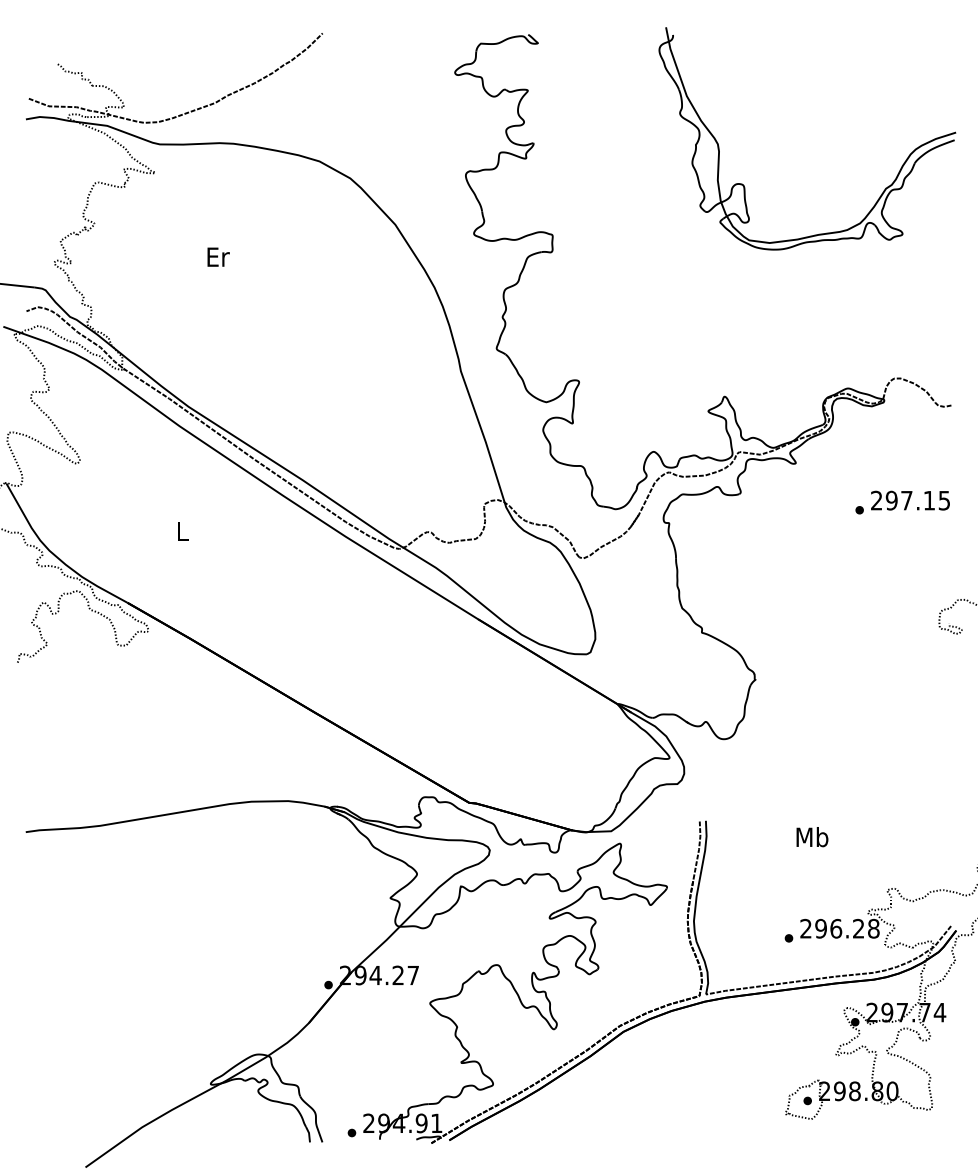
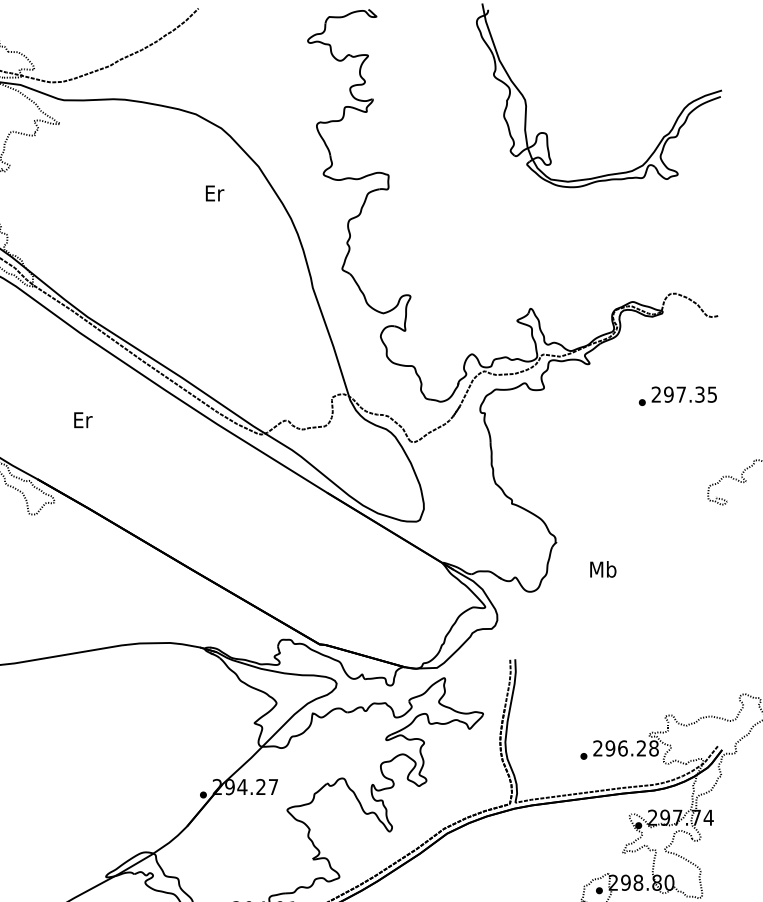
text: (218, 256) -> (214, 192), moved
text: (929, 500) -> (700, 394), 297.15 -> 297.35
text: (183, 531) -> (83, 420), L -> Er
text: (812, 837) -> (603, 569), moved

